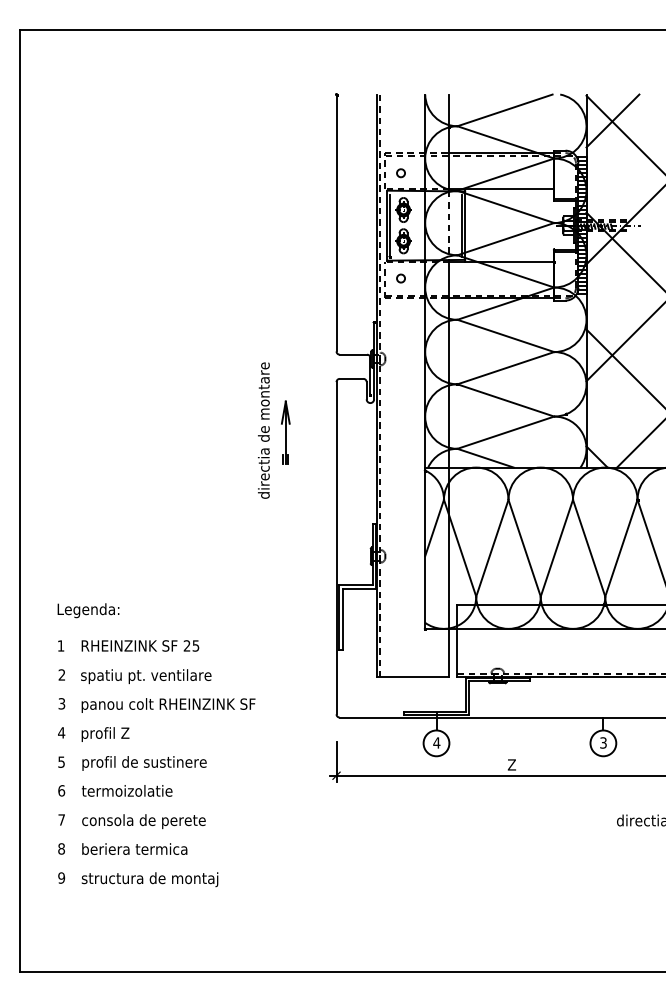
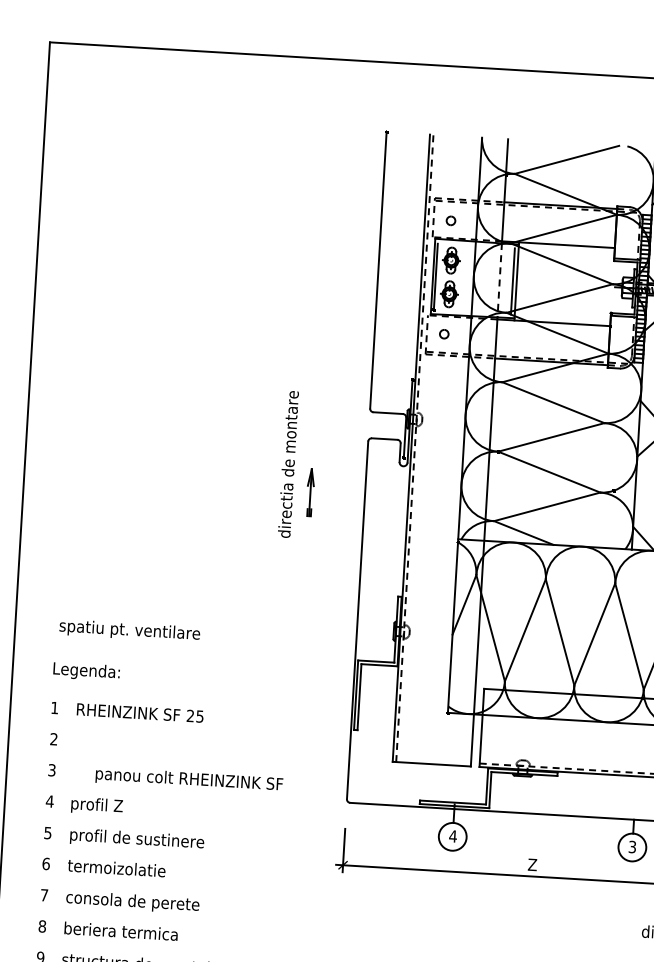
text: (263, 430) -> (287, 464), moved
part: (285, 432) -> (310, 492), size x0.7
text: (146, 676) -> (130, 630), moved
text: (168, 705) -> (189, 780), moved

